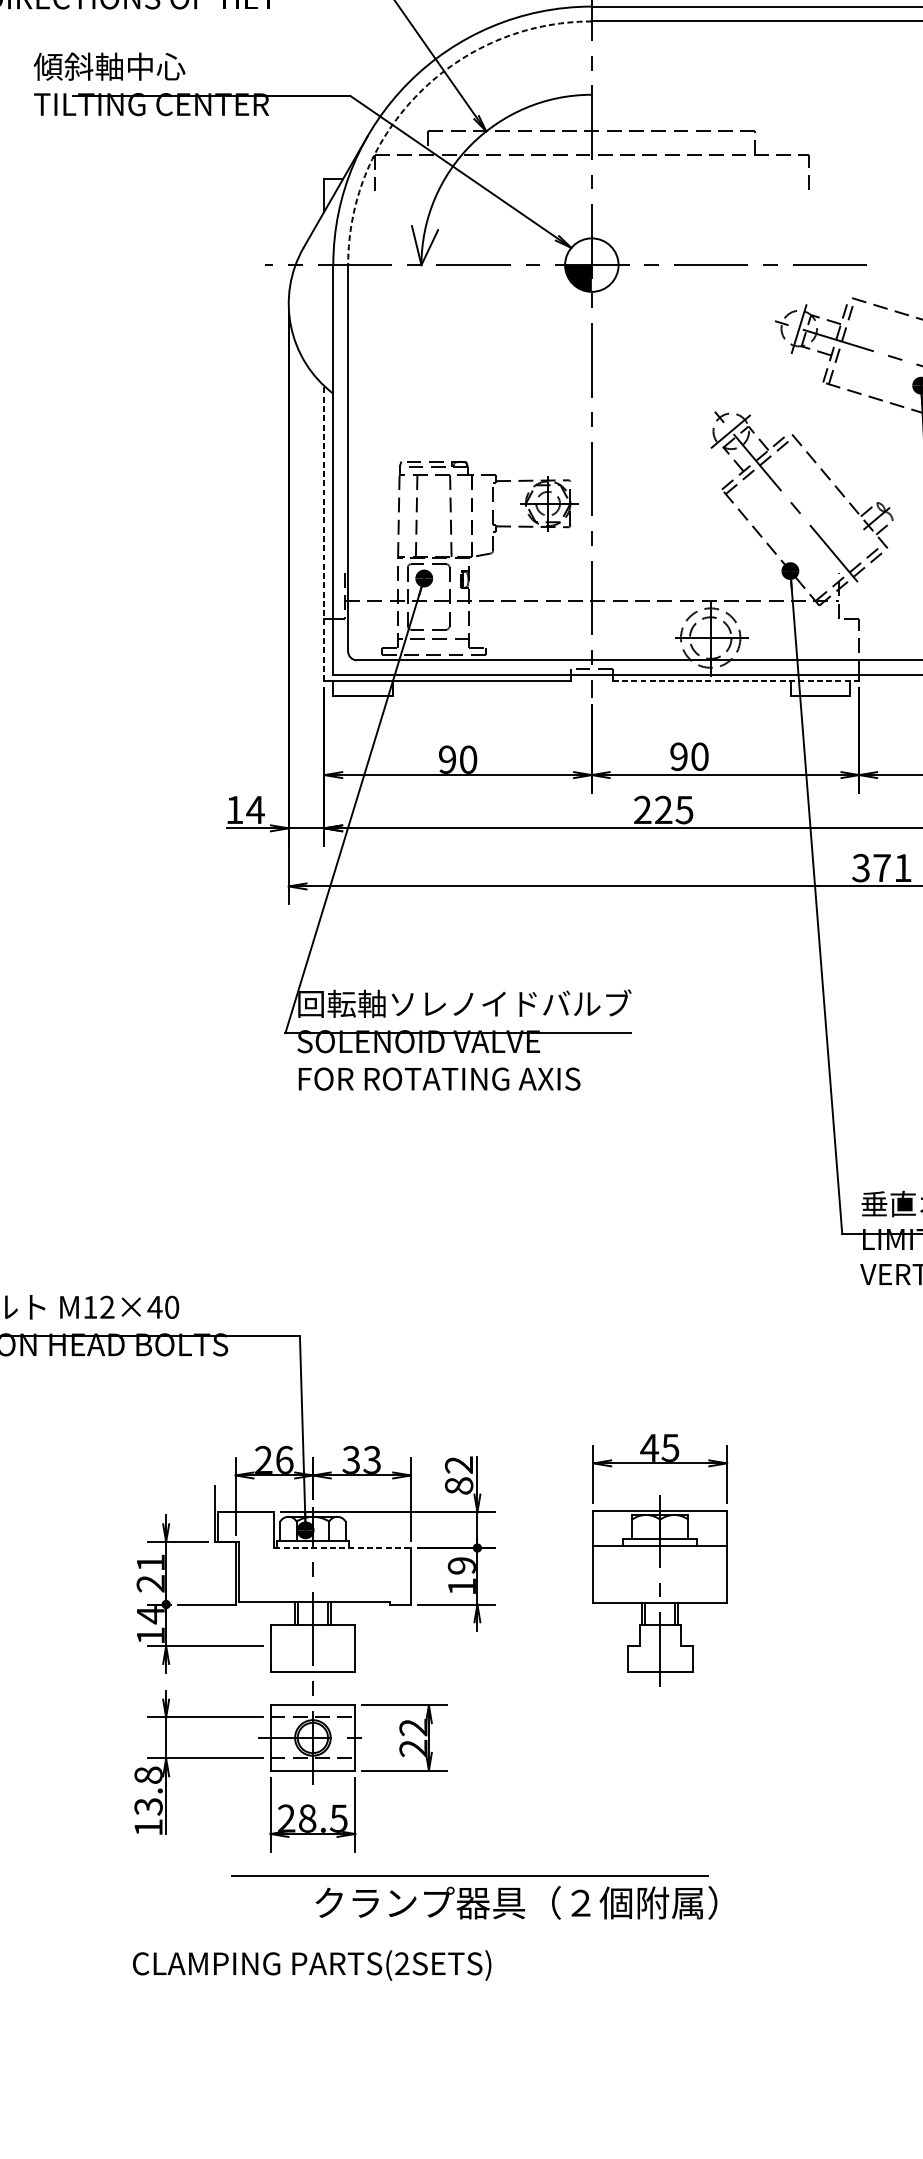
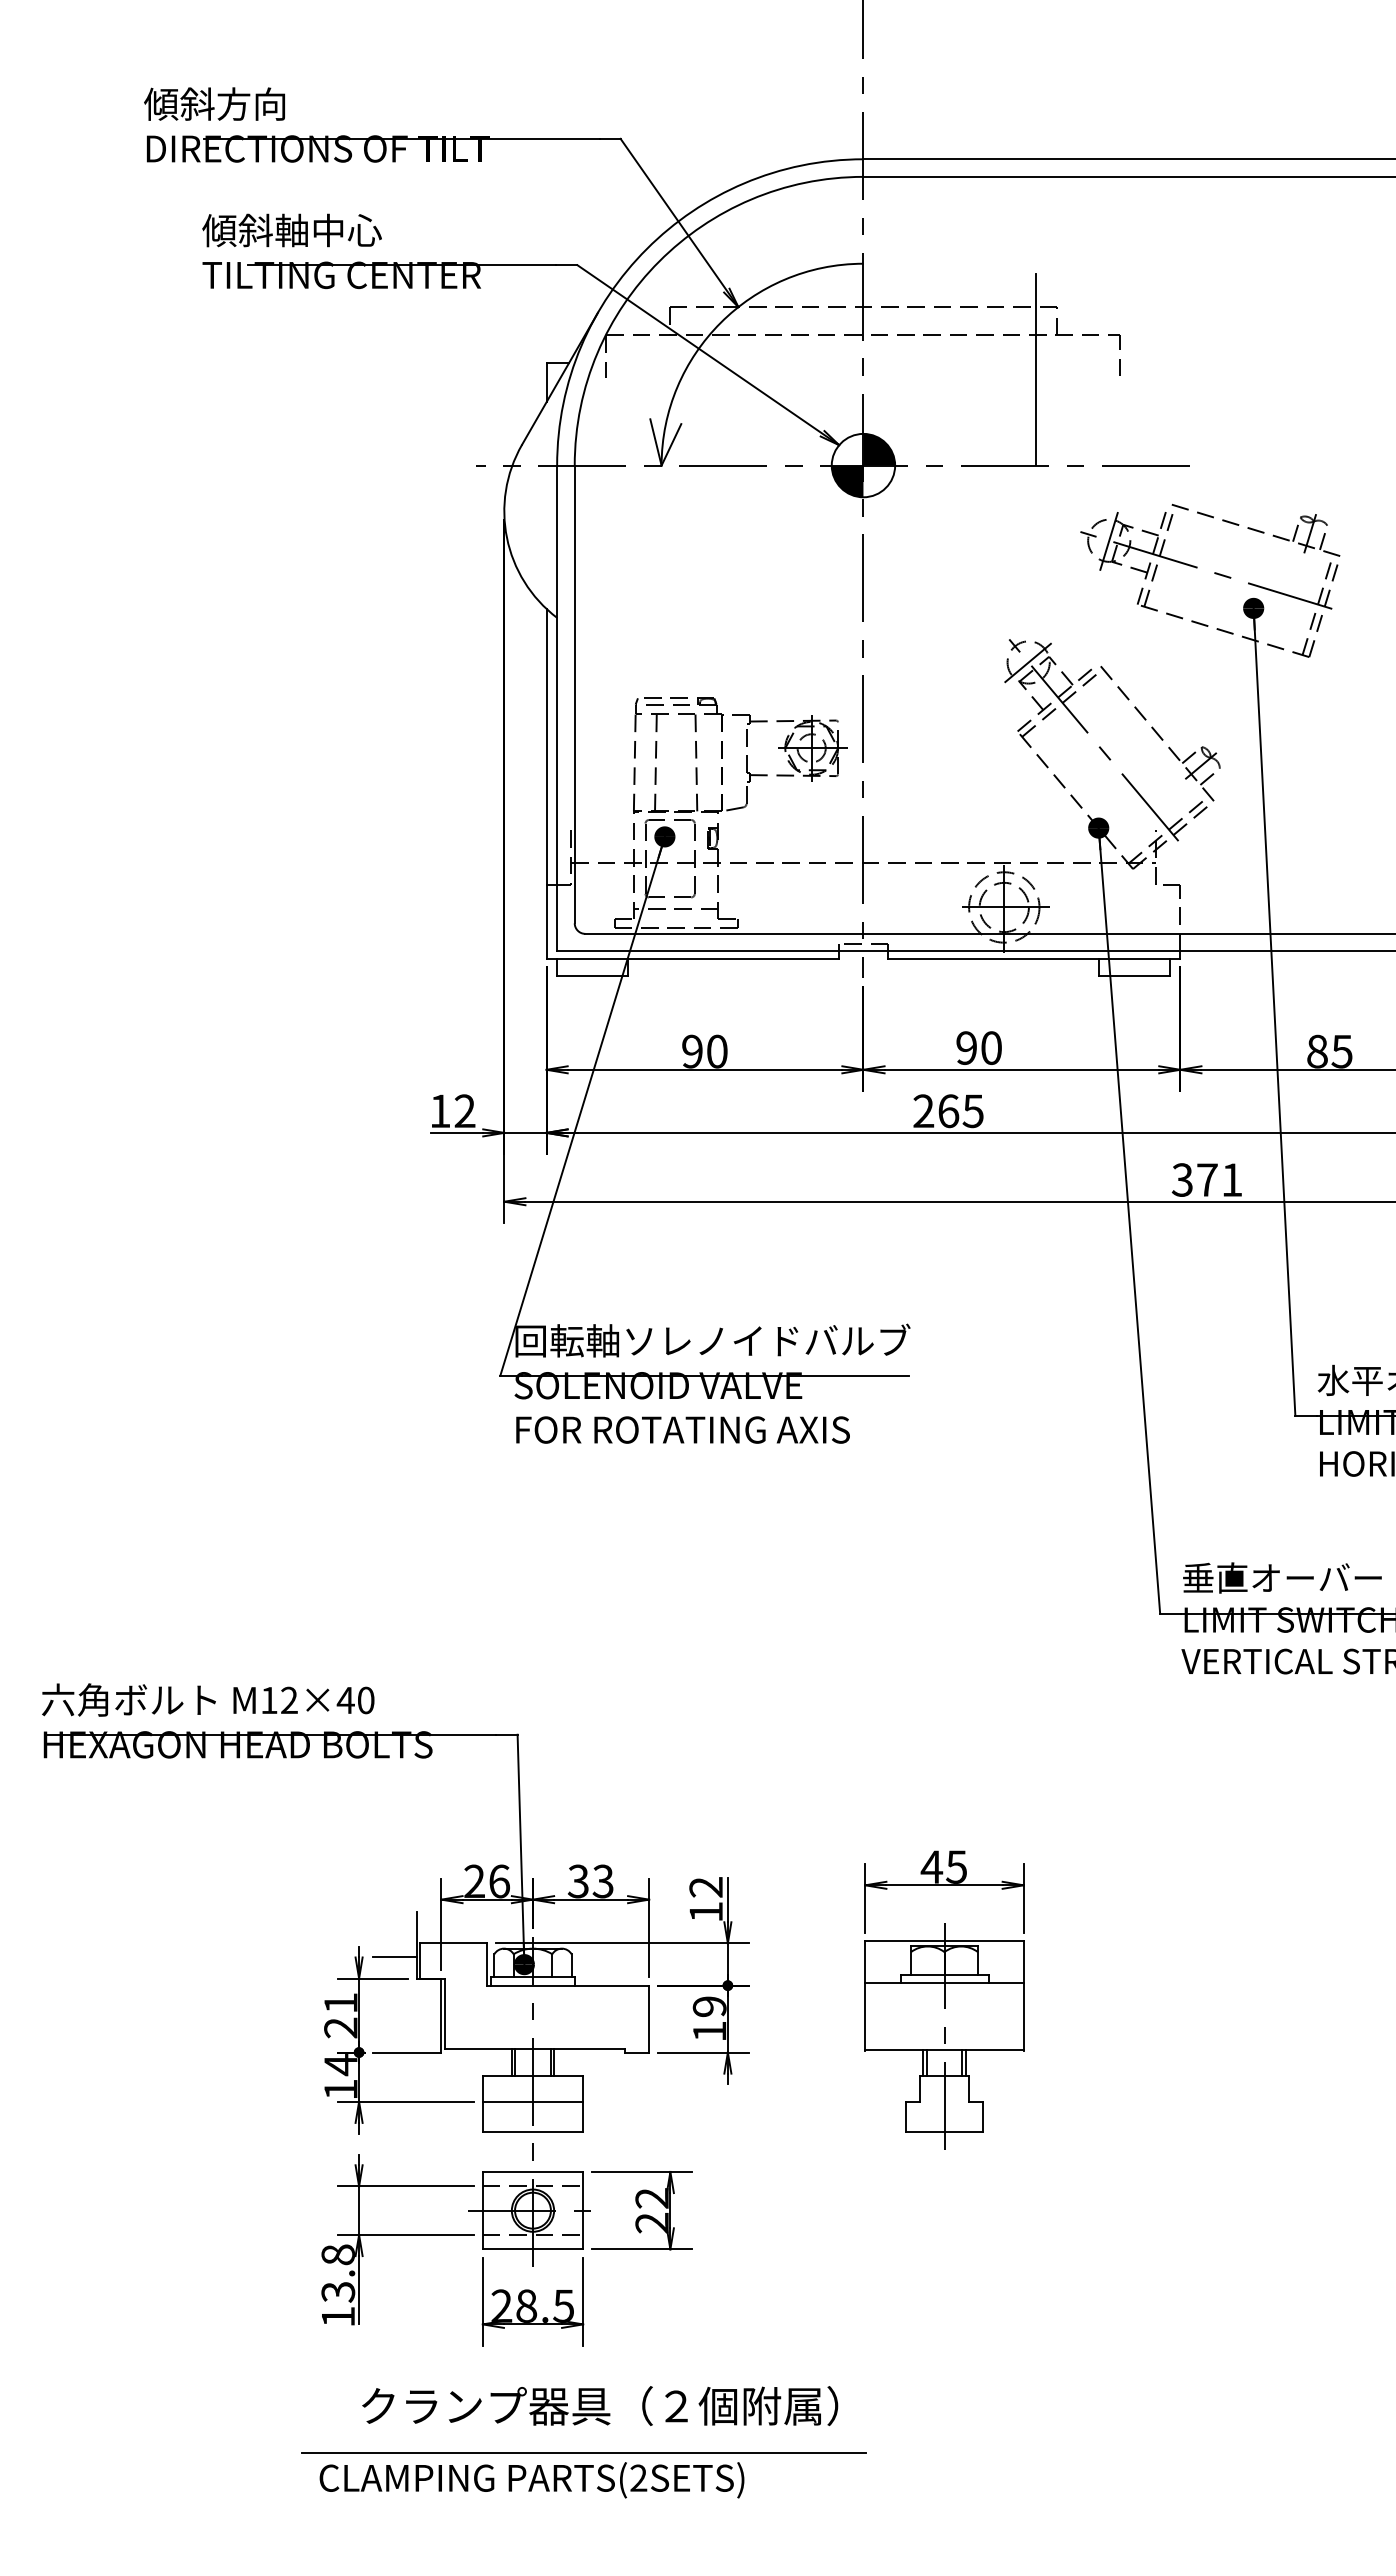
arc: (419, 92) -> (659, 261), dashed -> solid
line: (737, 184) -> (1035, 369), added
fill: (605, 251) -> (879, 449), added
line: (324, 533) -> (546, 783), dashed -> solid
line: (736, 681) -> (1034, 958), dashed -> solid
text: (255, 809) -> (464, 1110), 14 -> 12
text: (663, 810) -> (948, 1111), 225 -> 265
text: (459, 1485) -> (706, 1911), 82 -> 12
line: (196, 1524) -> (394, 1957), added
line: (342, 1547) -> (568, 1985), dashed -> solid
line: (312, 1645) -> (532, 2101), added
line: (469, 1875) -> (583, 2452), moved
text: (516, 1903) -> (600, 2406), moved

